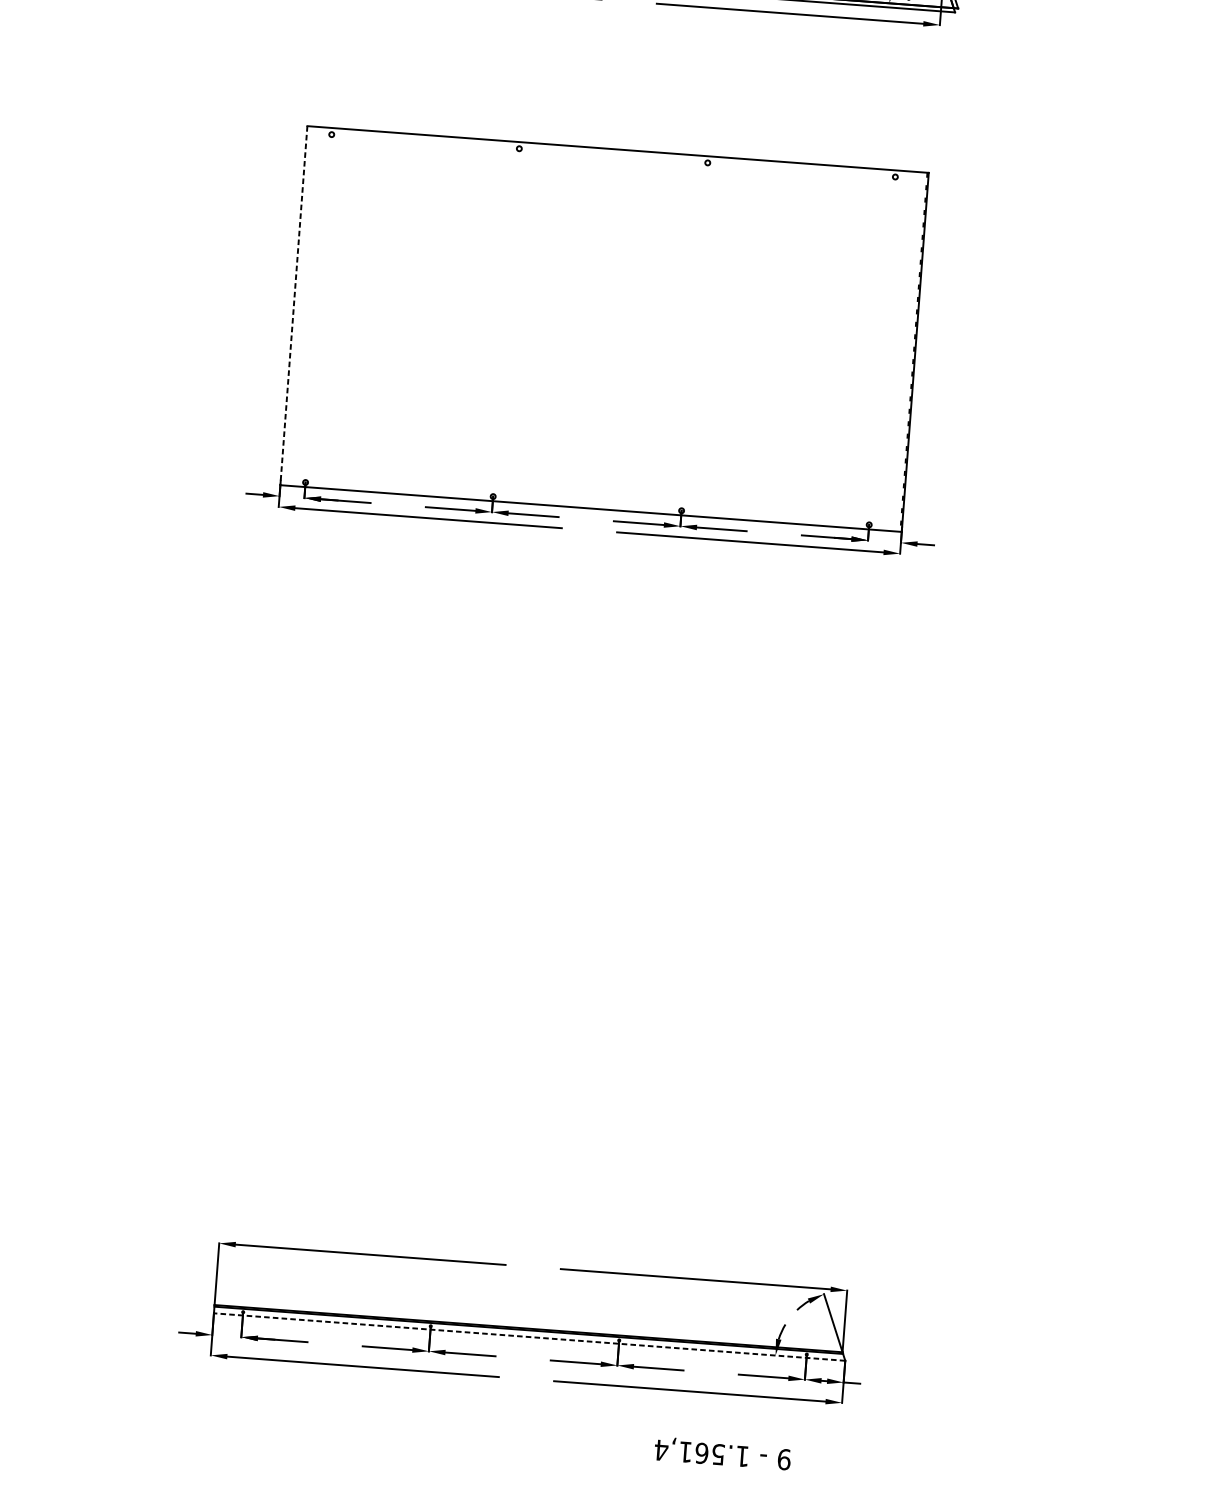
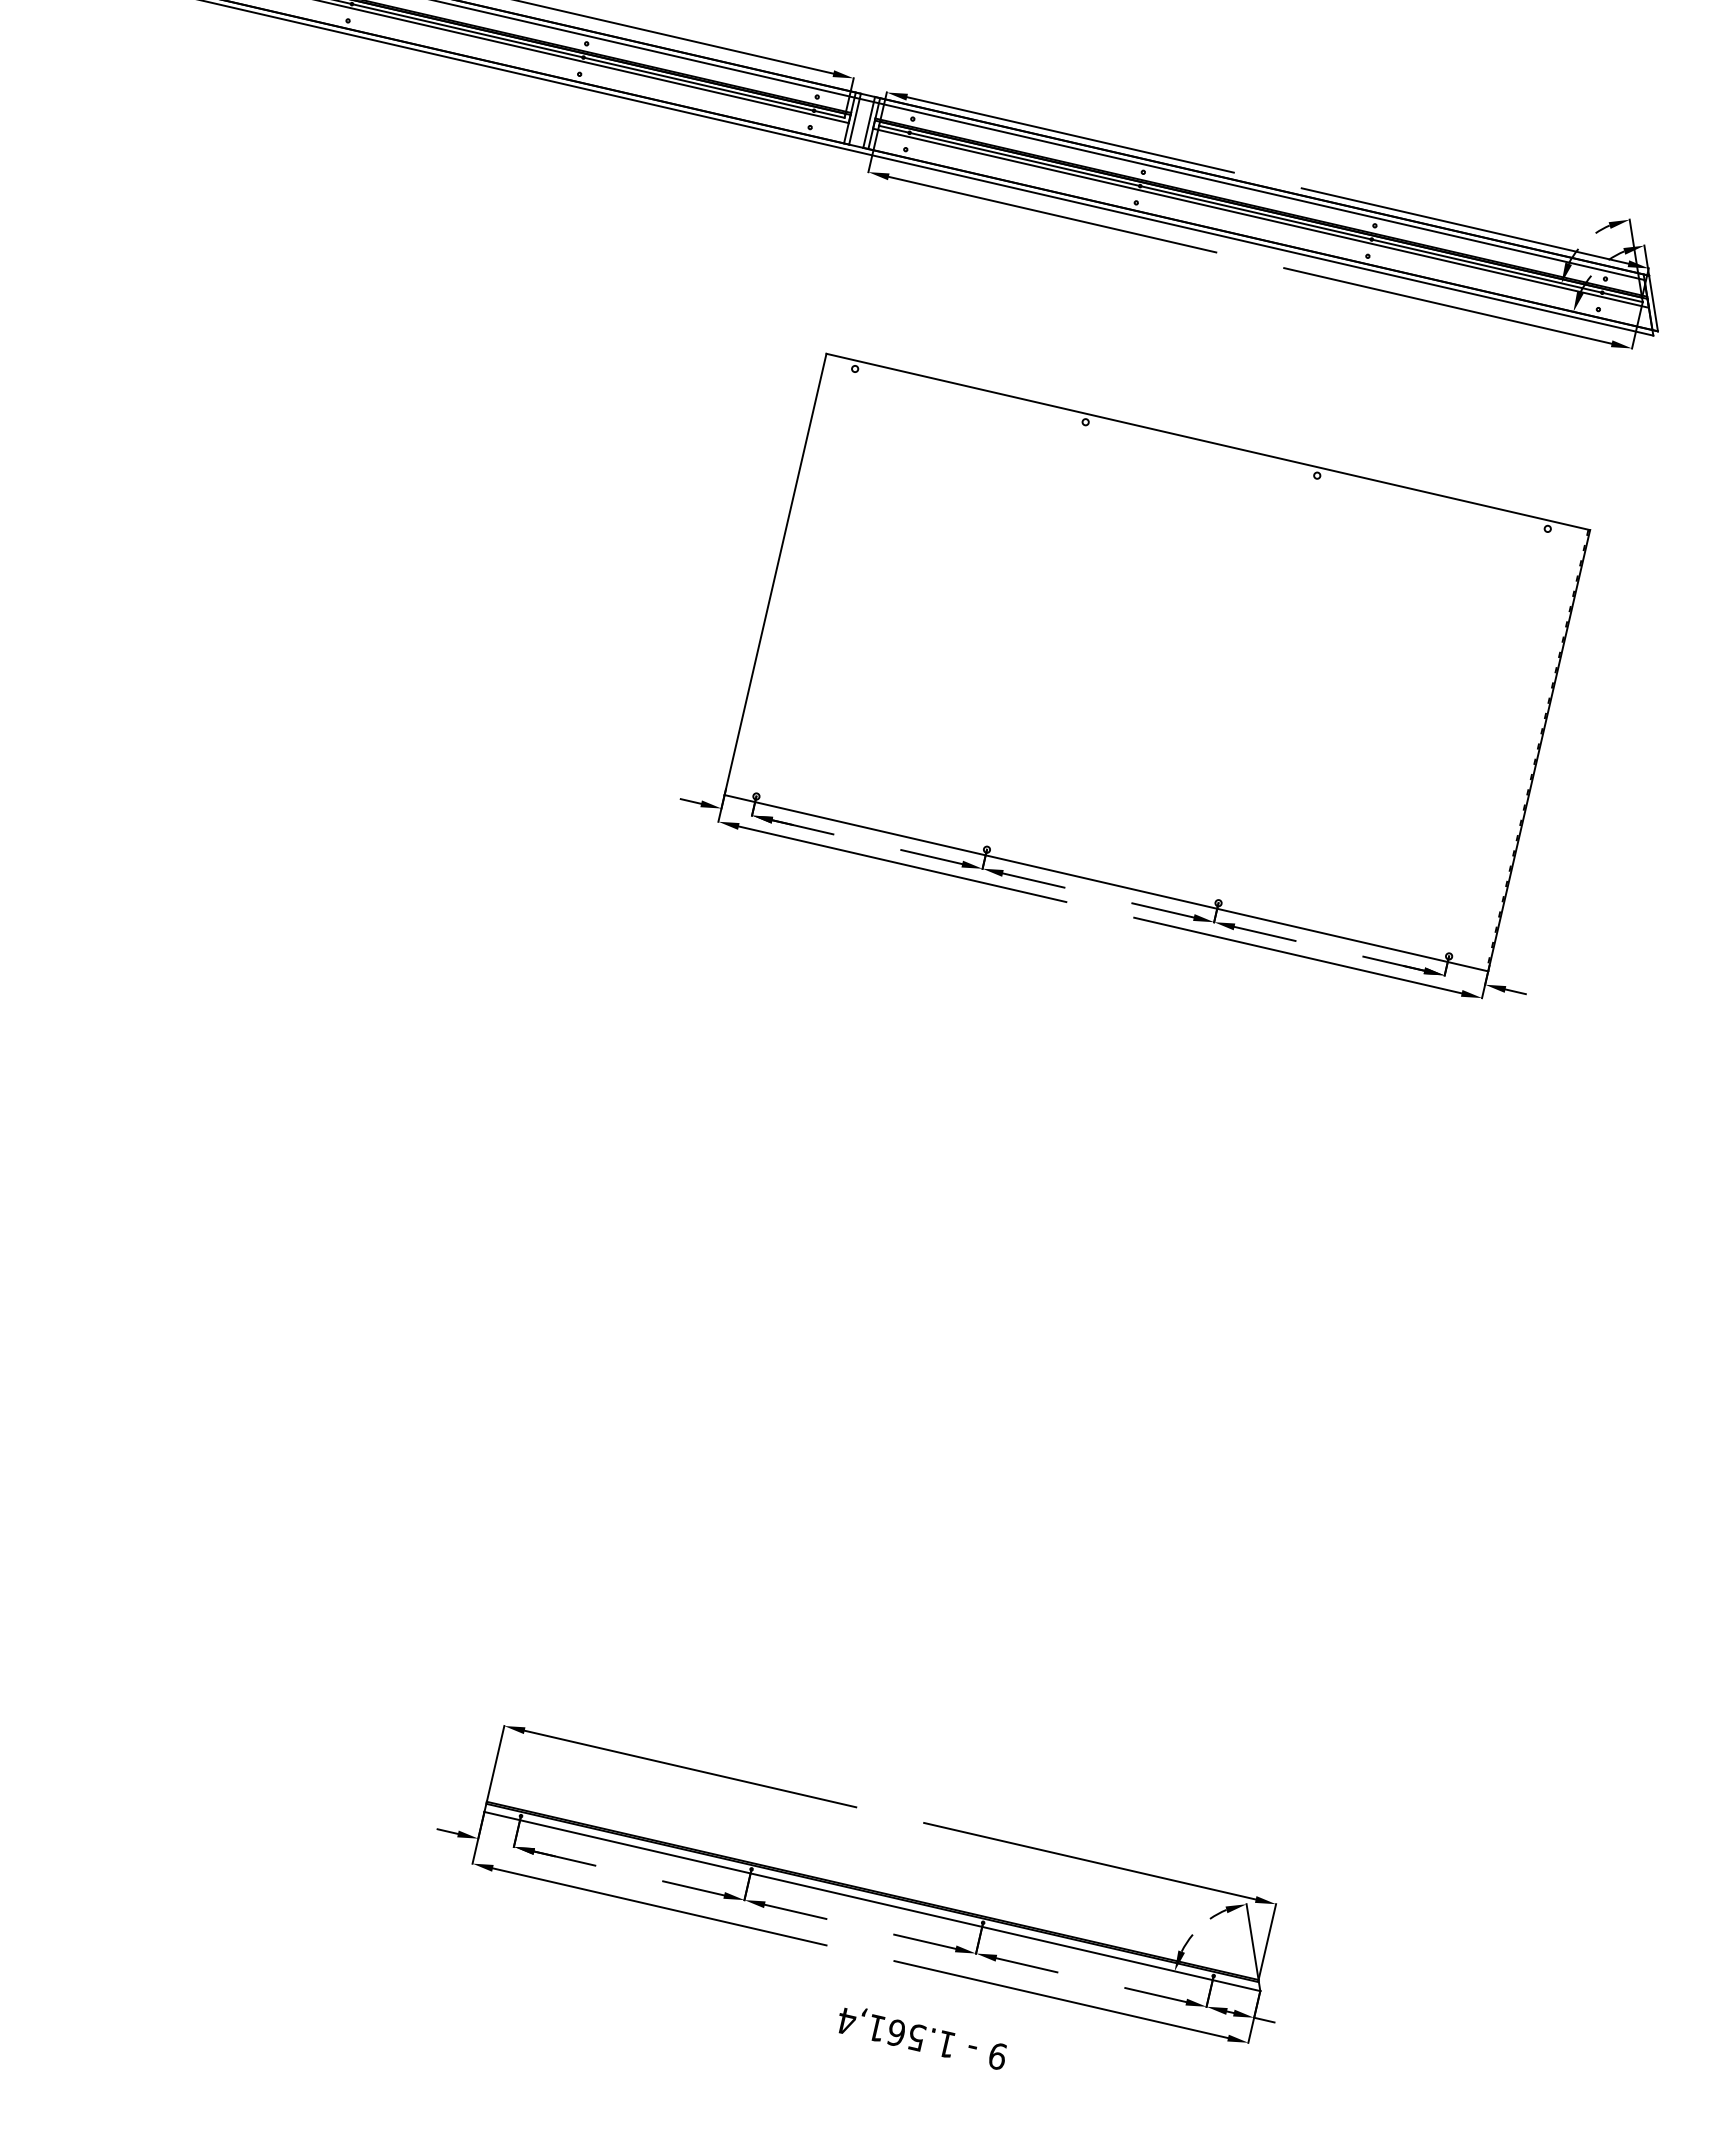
line: (293, 305) -> (775, 574), dashed -> solid
line: (528, 1337) -> (871, 1901), dashed -> solid
text: (723, 1454) -> (922, 2038), moved

